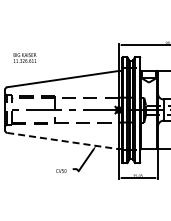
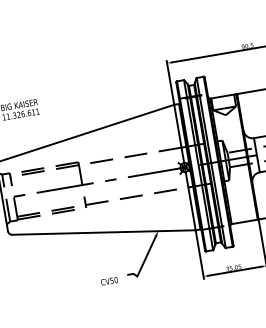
line: (63, 141) -> (104, 233), dashed -> solid

